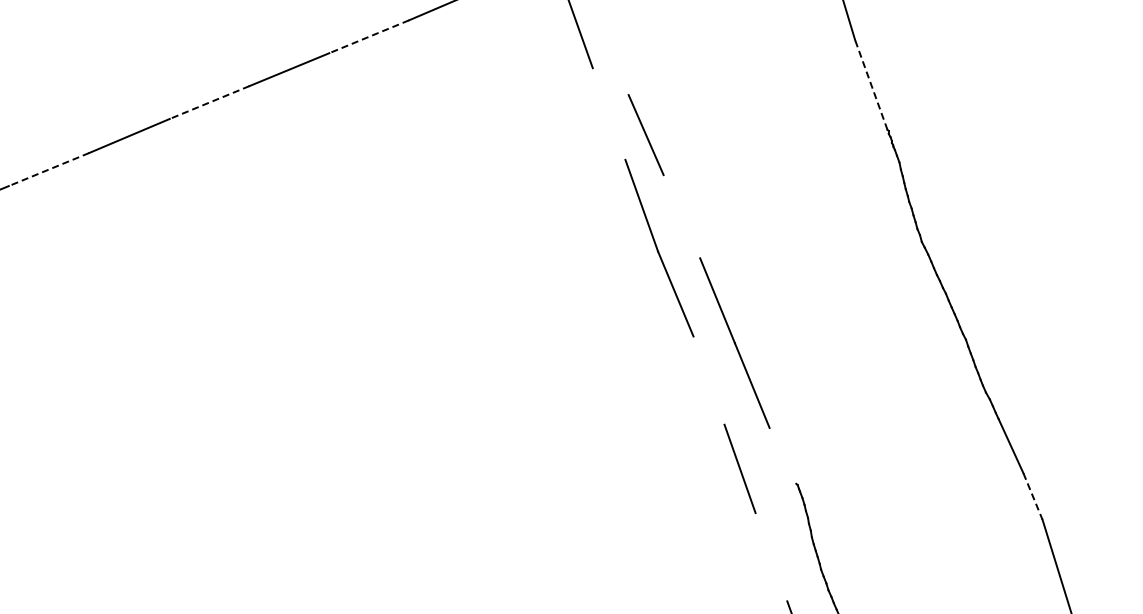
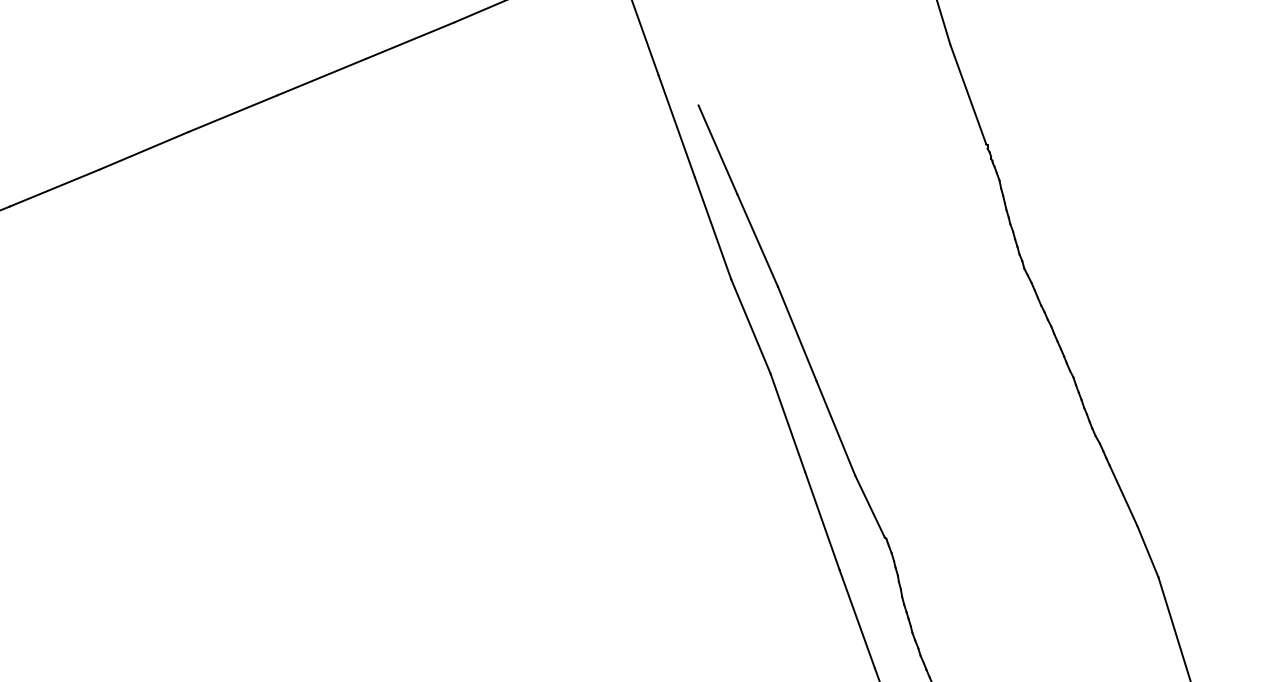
line: (368, 36) -> (409, 40), dashed -> solid
line: (871, 85) -> (968, 94), dashed -> solid
line: (209, 102) -> (232, 113), dashed -> solid
line: (608, 113) -> (676, 125), added
line: (49, 169) -> (54, 188), dashed -> solid
line: (681, 216) -> (757, 240), added
line: (708, 380) -> (787, 422), added
line: (782, 455) -> (869, 506), added
line: (1033, 496) -> (1148, 551), dashed -> solid
line: (771, 557) -> (857, 619), added

